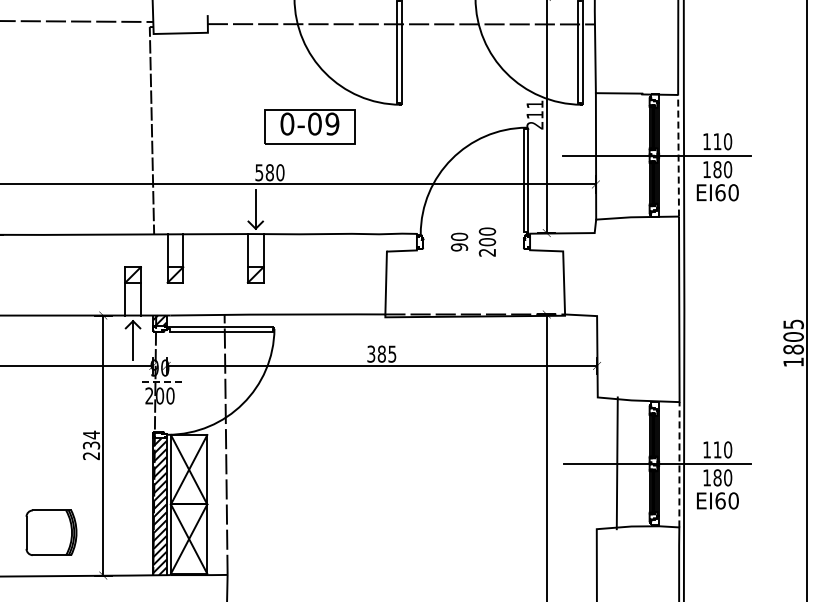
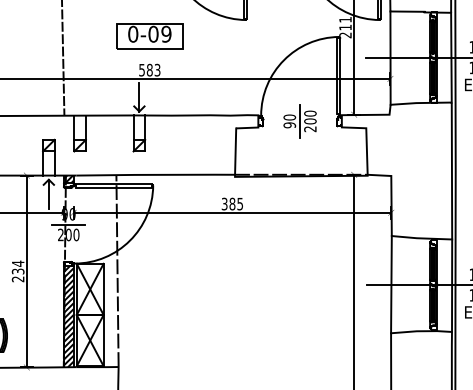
part: (309, 126) -> (149, 36), moved
line: (678, 155) -> (451, 57), dashed -> solid
text: (280, 172) -> (157, 70), 580 -> 583
line: (473, 241) -> (300, 120), added
line: (159, 382) -> (68, 225), dashed -> solid
line: (616, 463) -> (390, 284), moved
line: (679, 464) -> (452, 285), dashed -> solid

